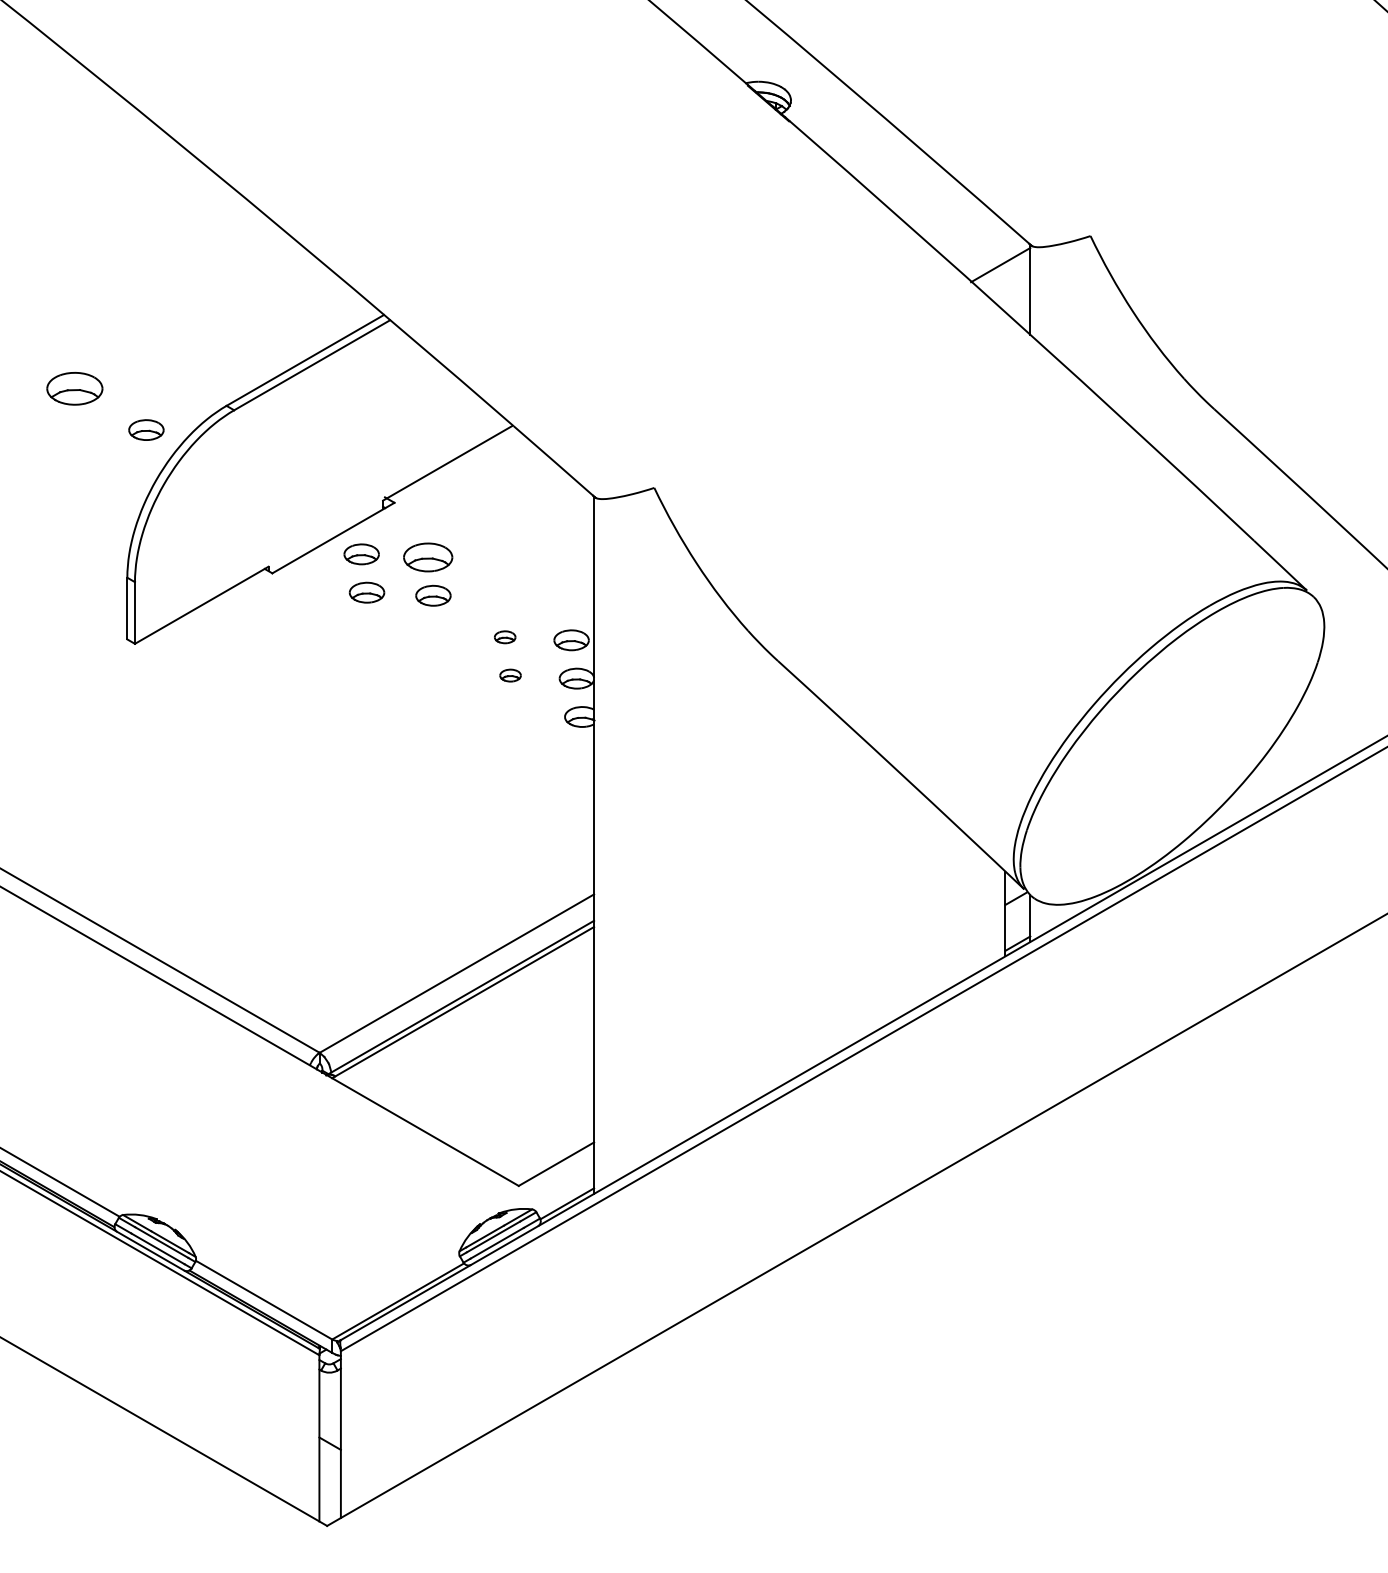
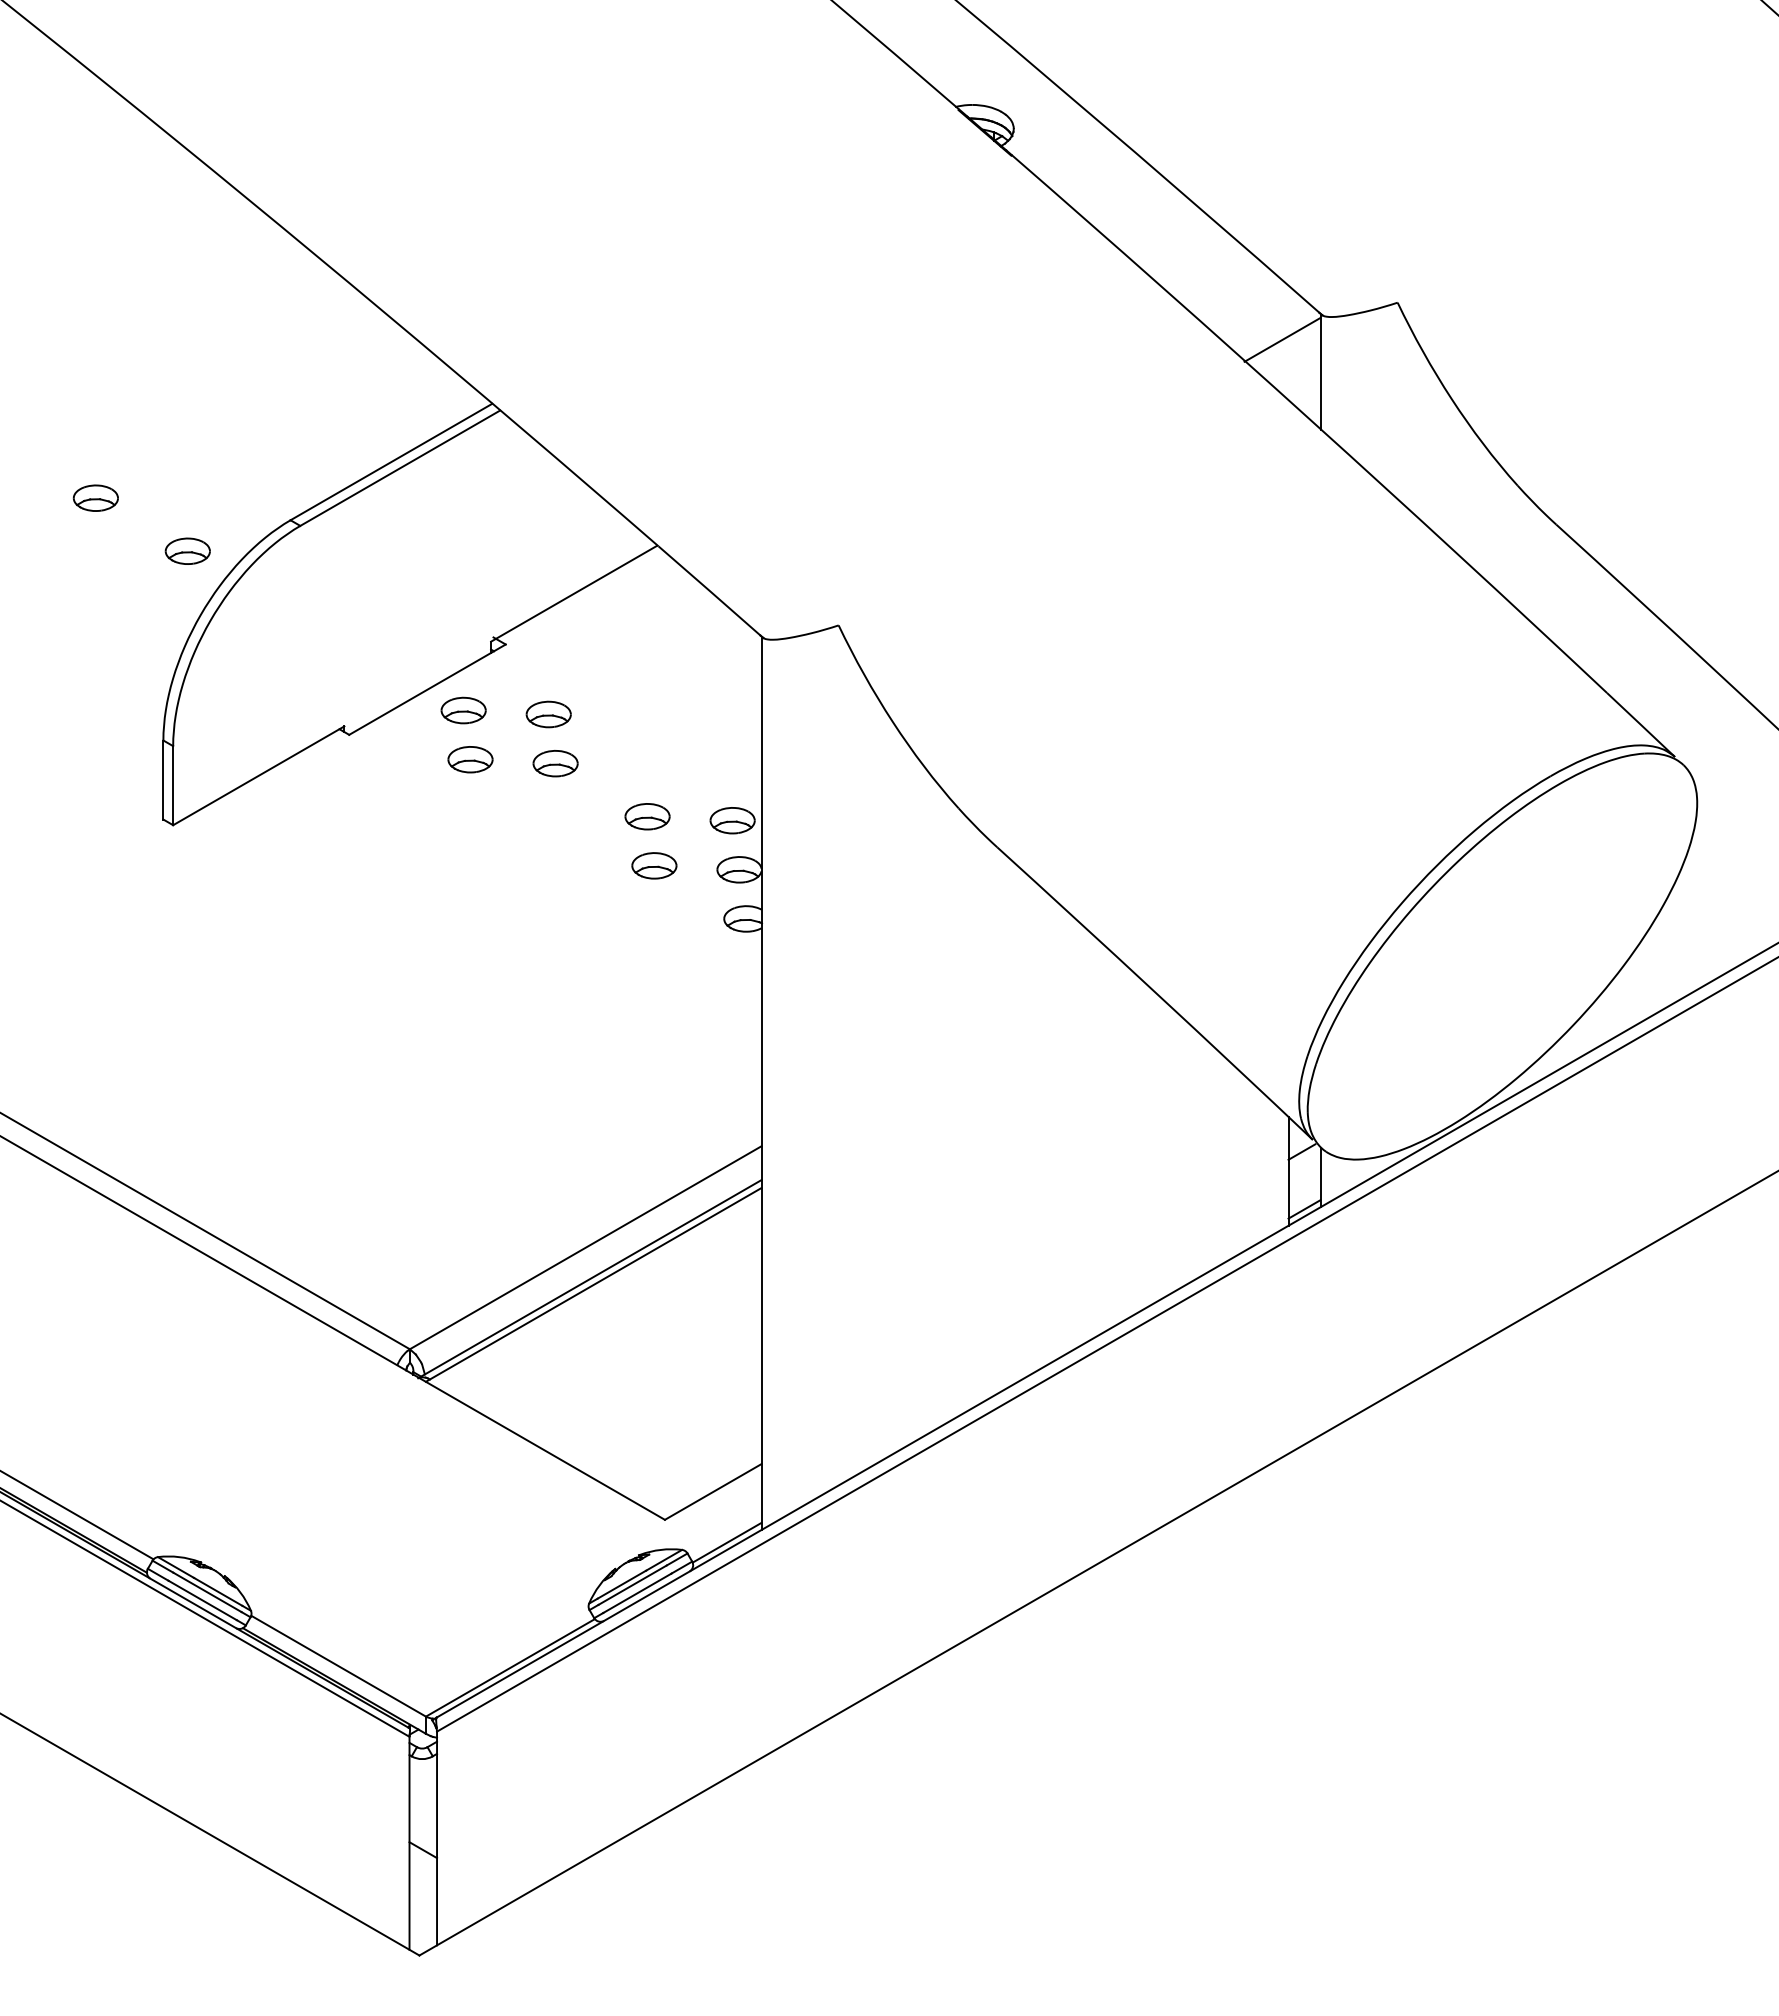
part: (74, 388) -> (95, 497), size x0.62
part: (427, 557) -> (548, 714), size x0.71
part: (505, 637) -> (647, 816), size x1.67
part: (510, 675) -> (654, 865), size x1.67

